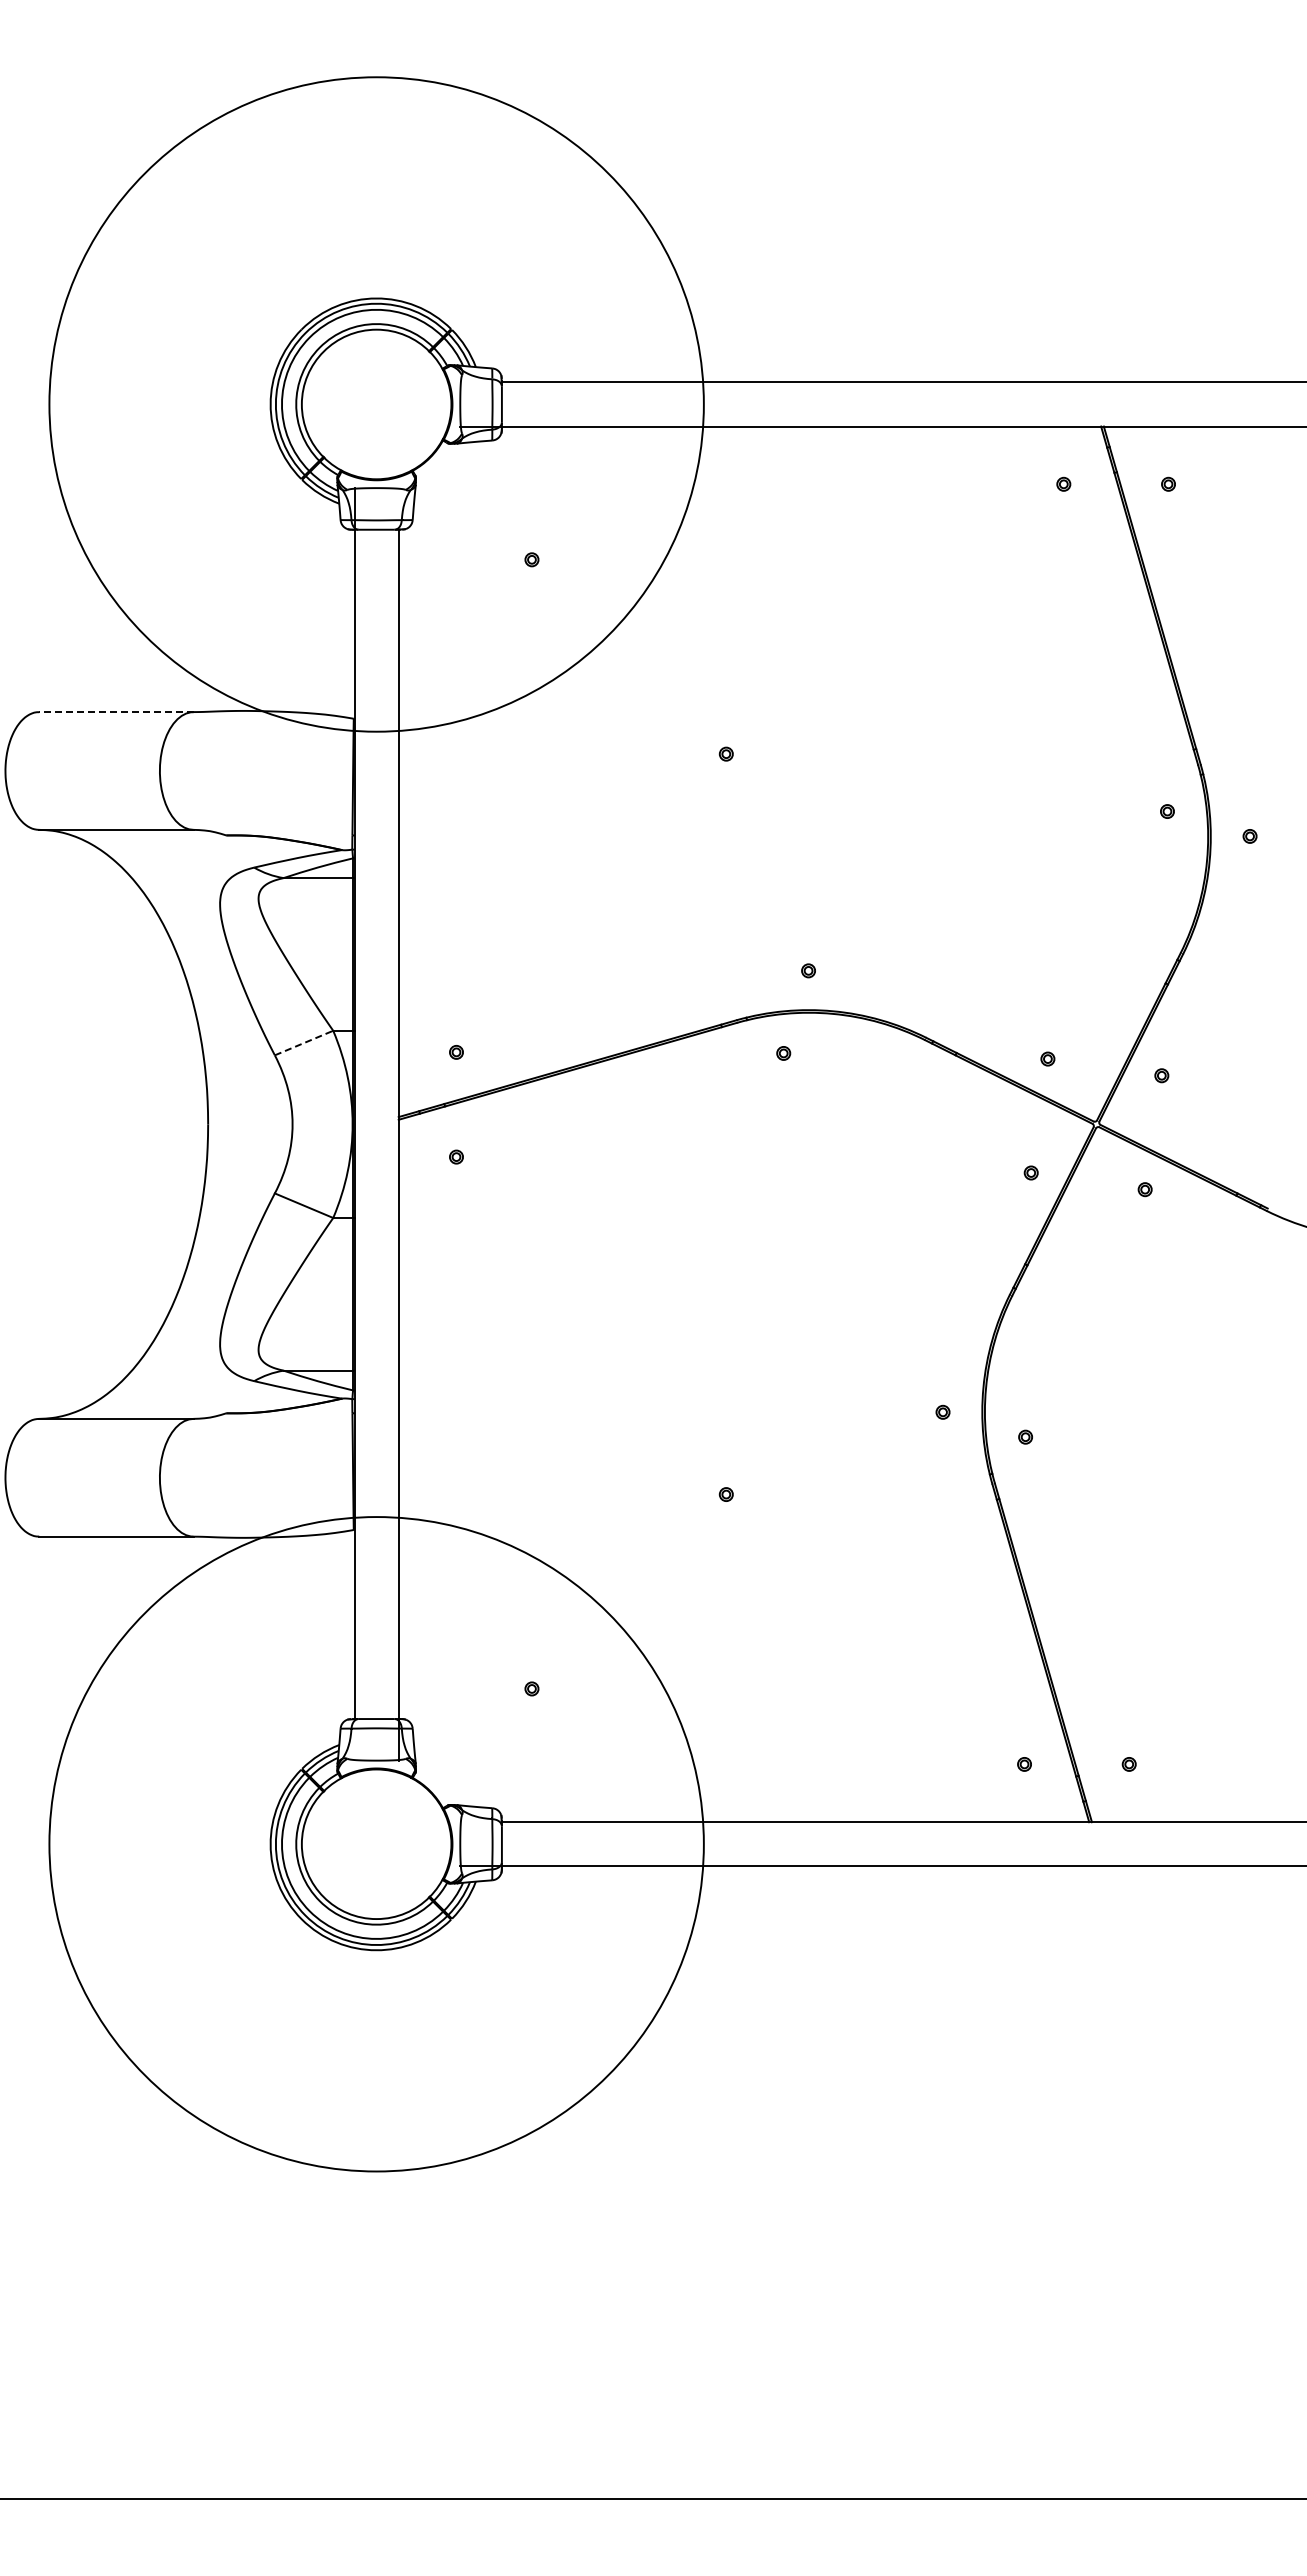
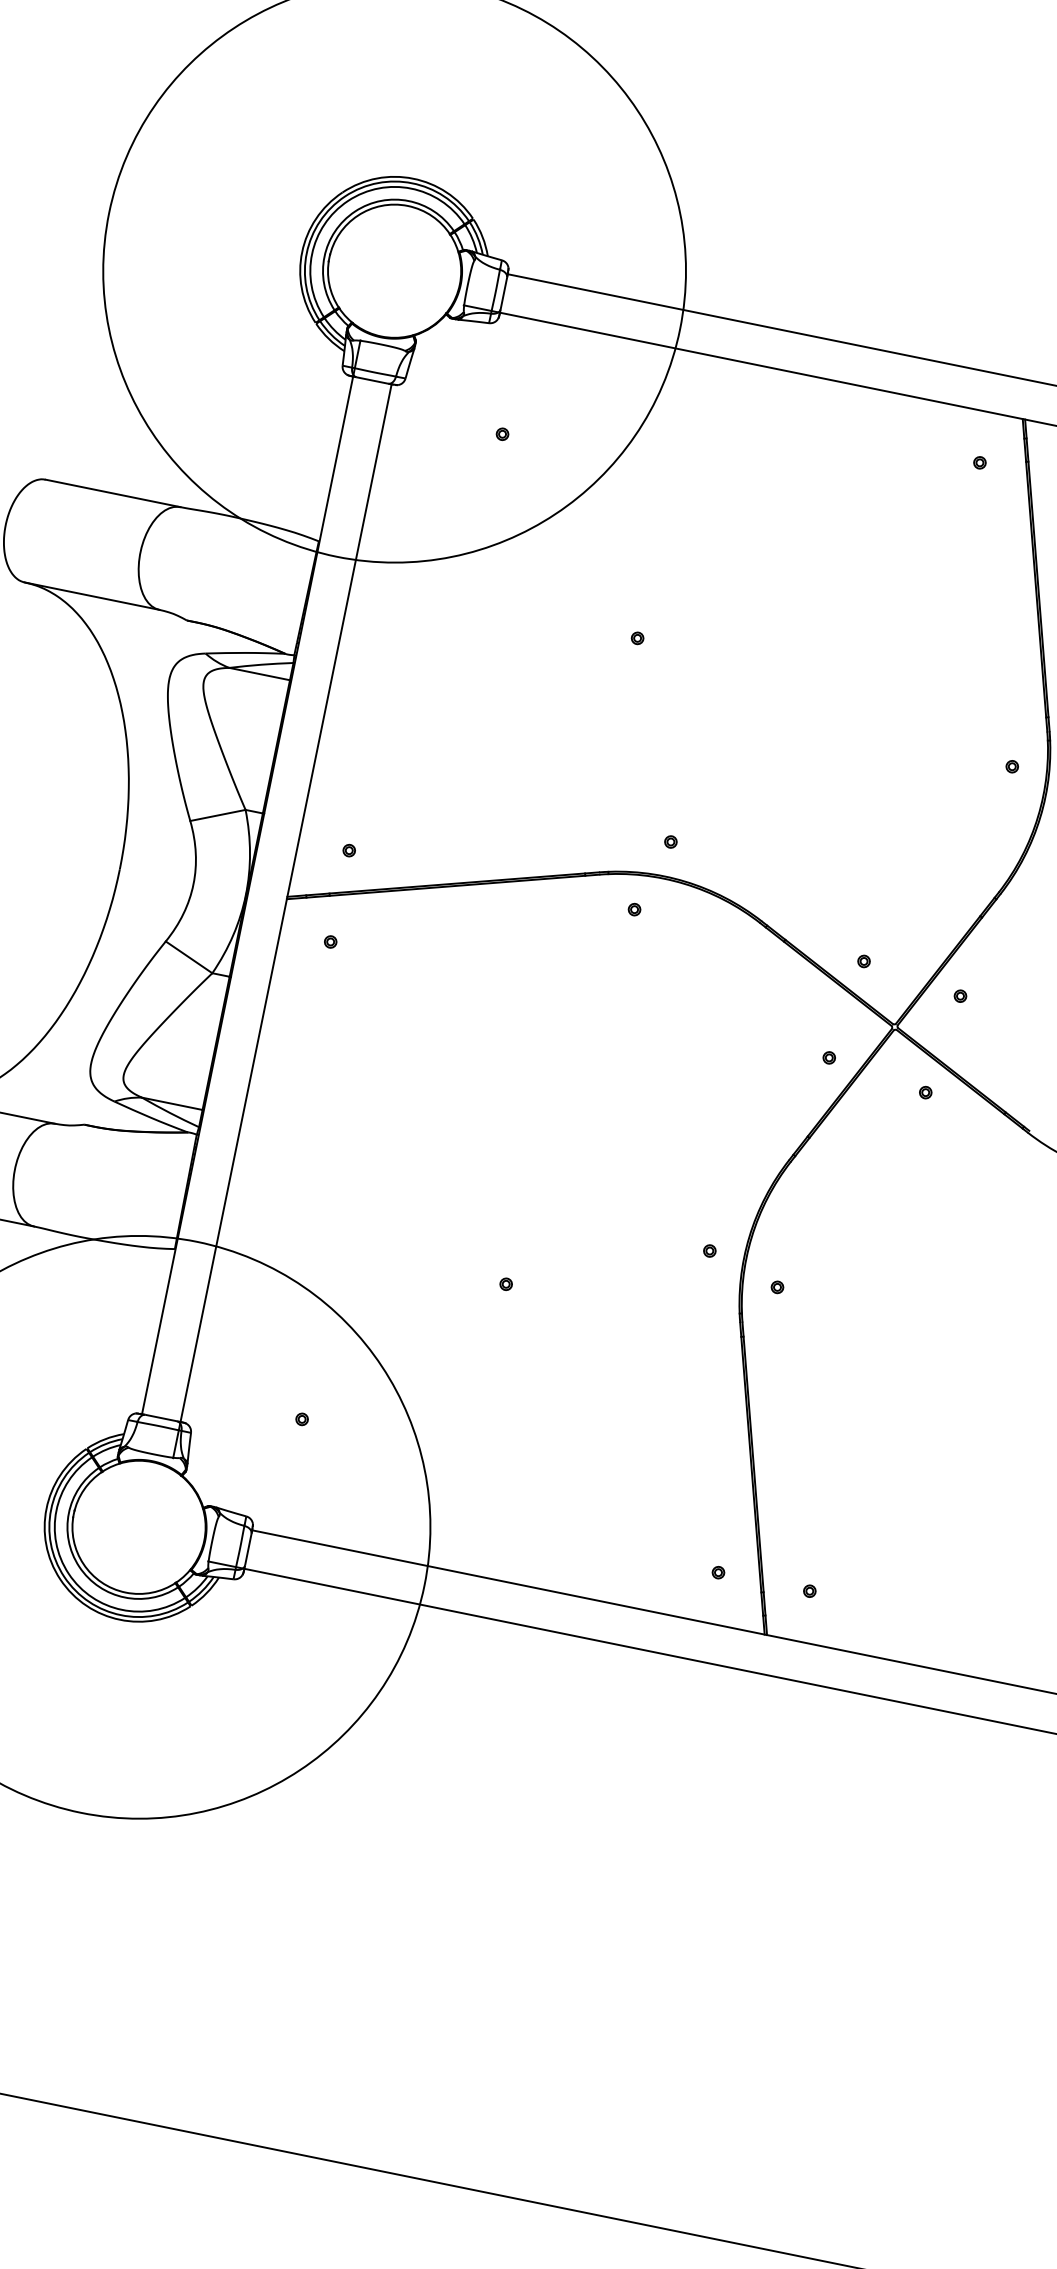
line: (115, 712) -> (112, 493), dashed -> solid
line: (304, 1043) -> (218, 815), dashed -> solid

